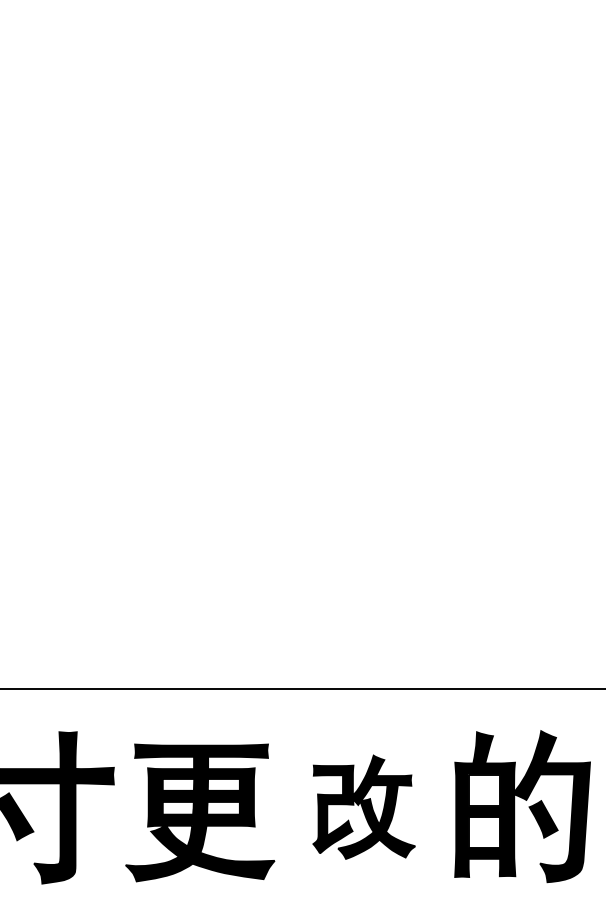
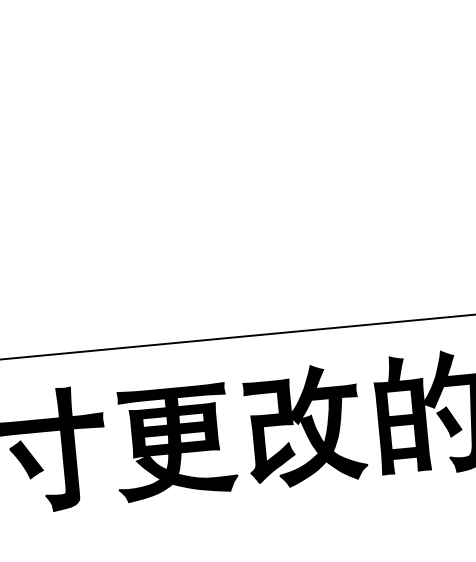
part: (363, 806) -> (304, 425), size x1.43

